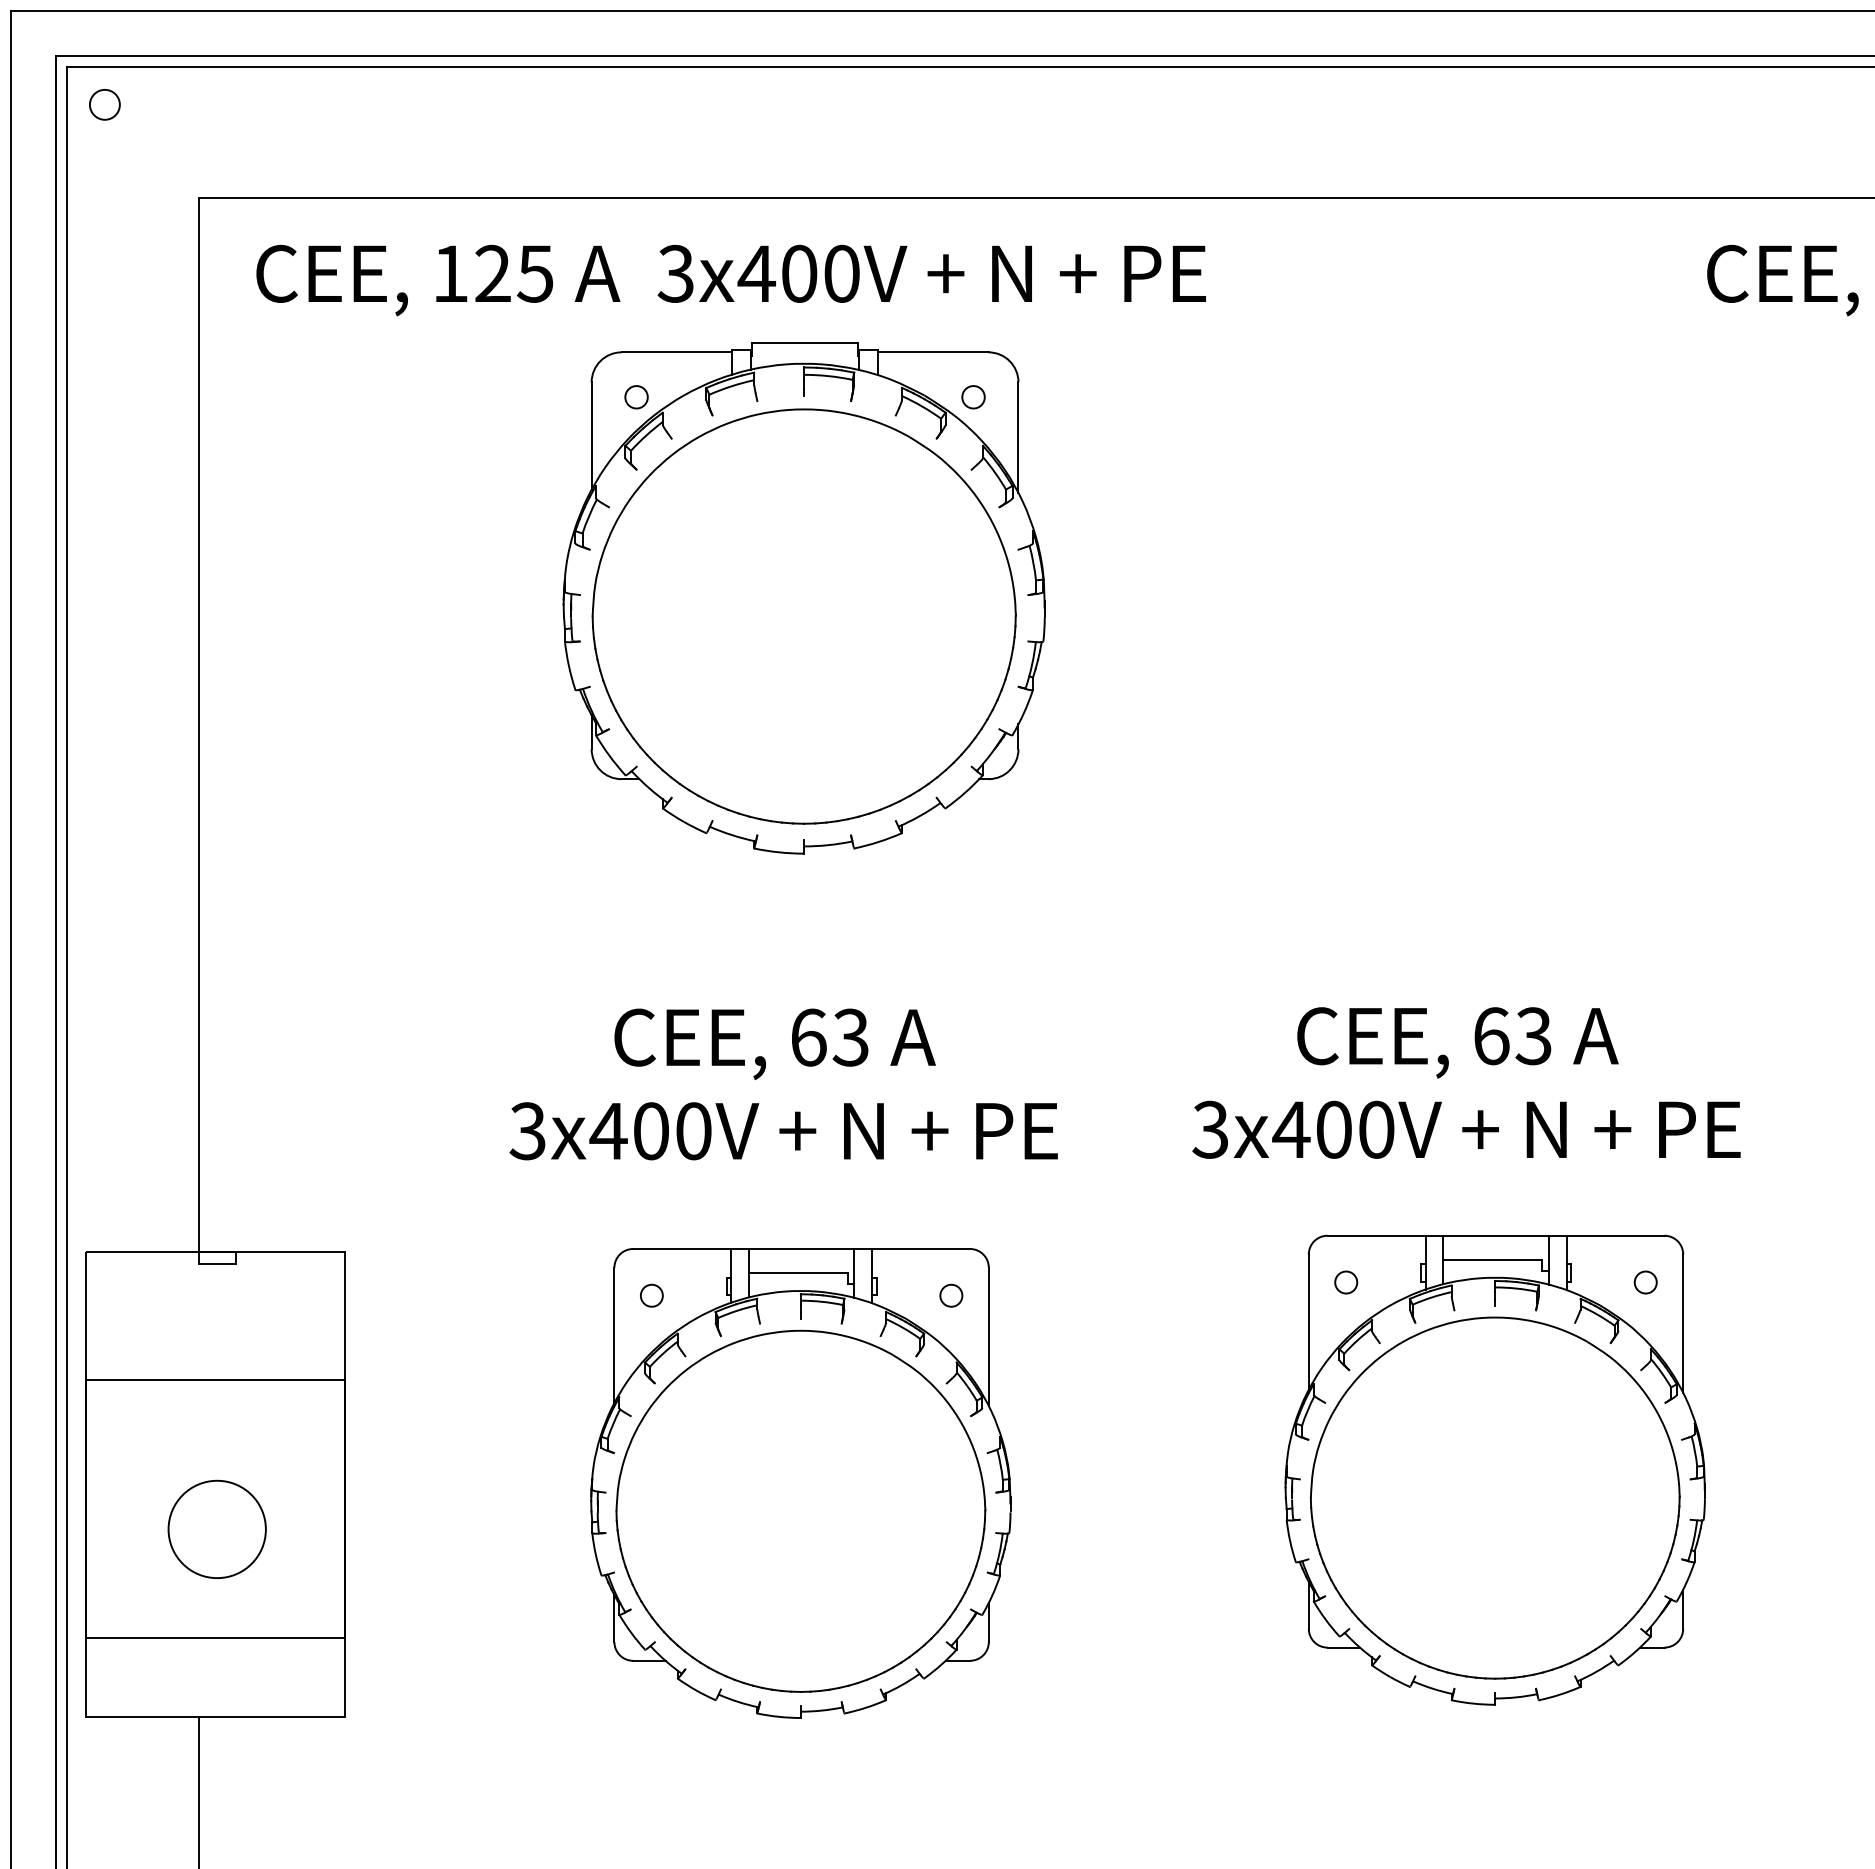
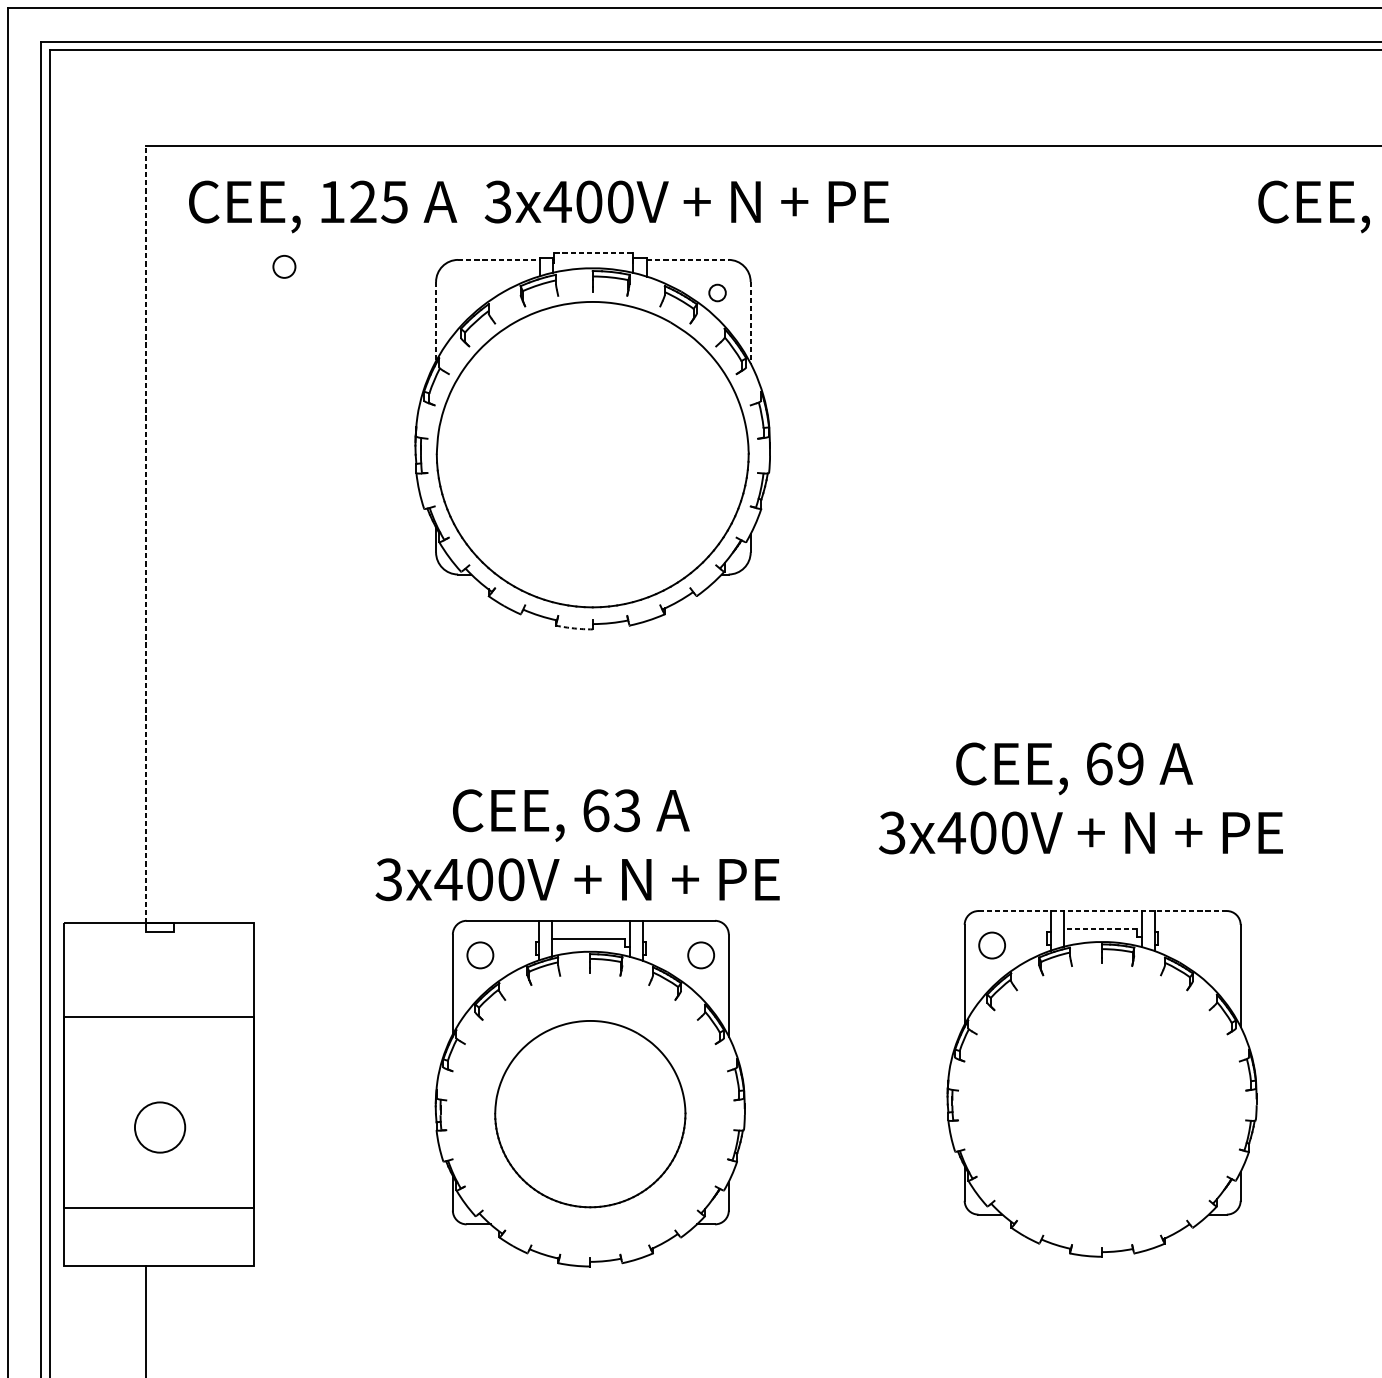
circle: (104, 104) -> (284, 266), moved
line: (804, 343) -> (592, 253), solid -> dashed
line: (677, 352) -> (499, 260), solid -> dashed
line: (933, 352) -> (688, 260), solid -> dashed
circle: (636, 397) -> (469, 293), removed
line: (591, 435) -> (435, 321), solid -> dashed
line: (1018, 438) -> (750, 323), solid -> dashed
line: (198, 725) -> (146, 534), solid -> dashed
arc: (779, 852) -> (574, 628), solid -> dashed
text: (1533, 1036) -> (1130, 764), 63 -> 69
text: (783, 1084) -> (577, 845), moved
line: (1495, 1235) -> (1102, 910), solid -> dashed
line: (1492, 1259) -> (1100, 928), solid -> dashed
circle: (1346, 1282) -> (992, 945), size x1.6
circle: (1645, 1282) -> (1212, 945), removed
circle: (651, 1295) -> (480, 955), size x1.6
circle: (951, 1295) -> (701, 955), size x1.6
part: (1494, 1497) -> (1101, 1103), removed
part: (800, 1510) -> (590, 1113), size x0.7
circle: (216, 1529) -> (159, 1127), size x0.7

